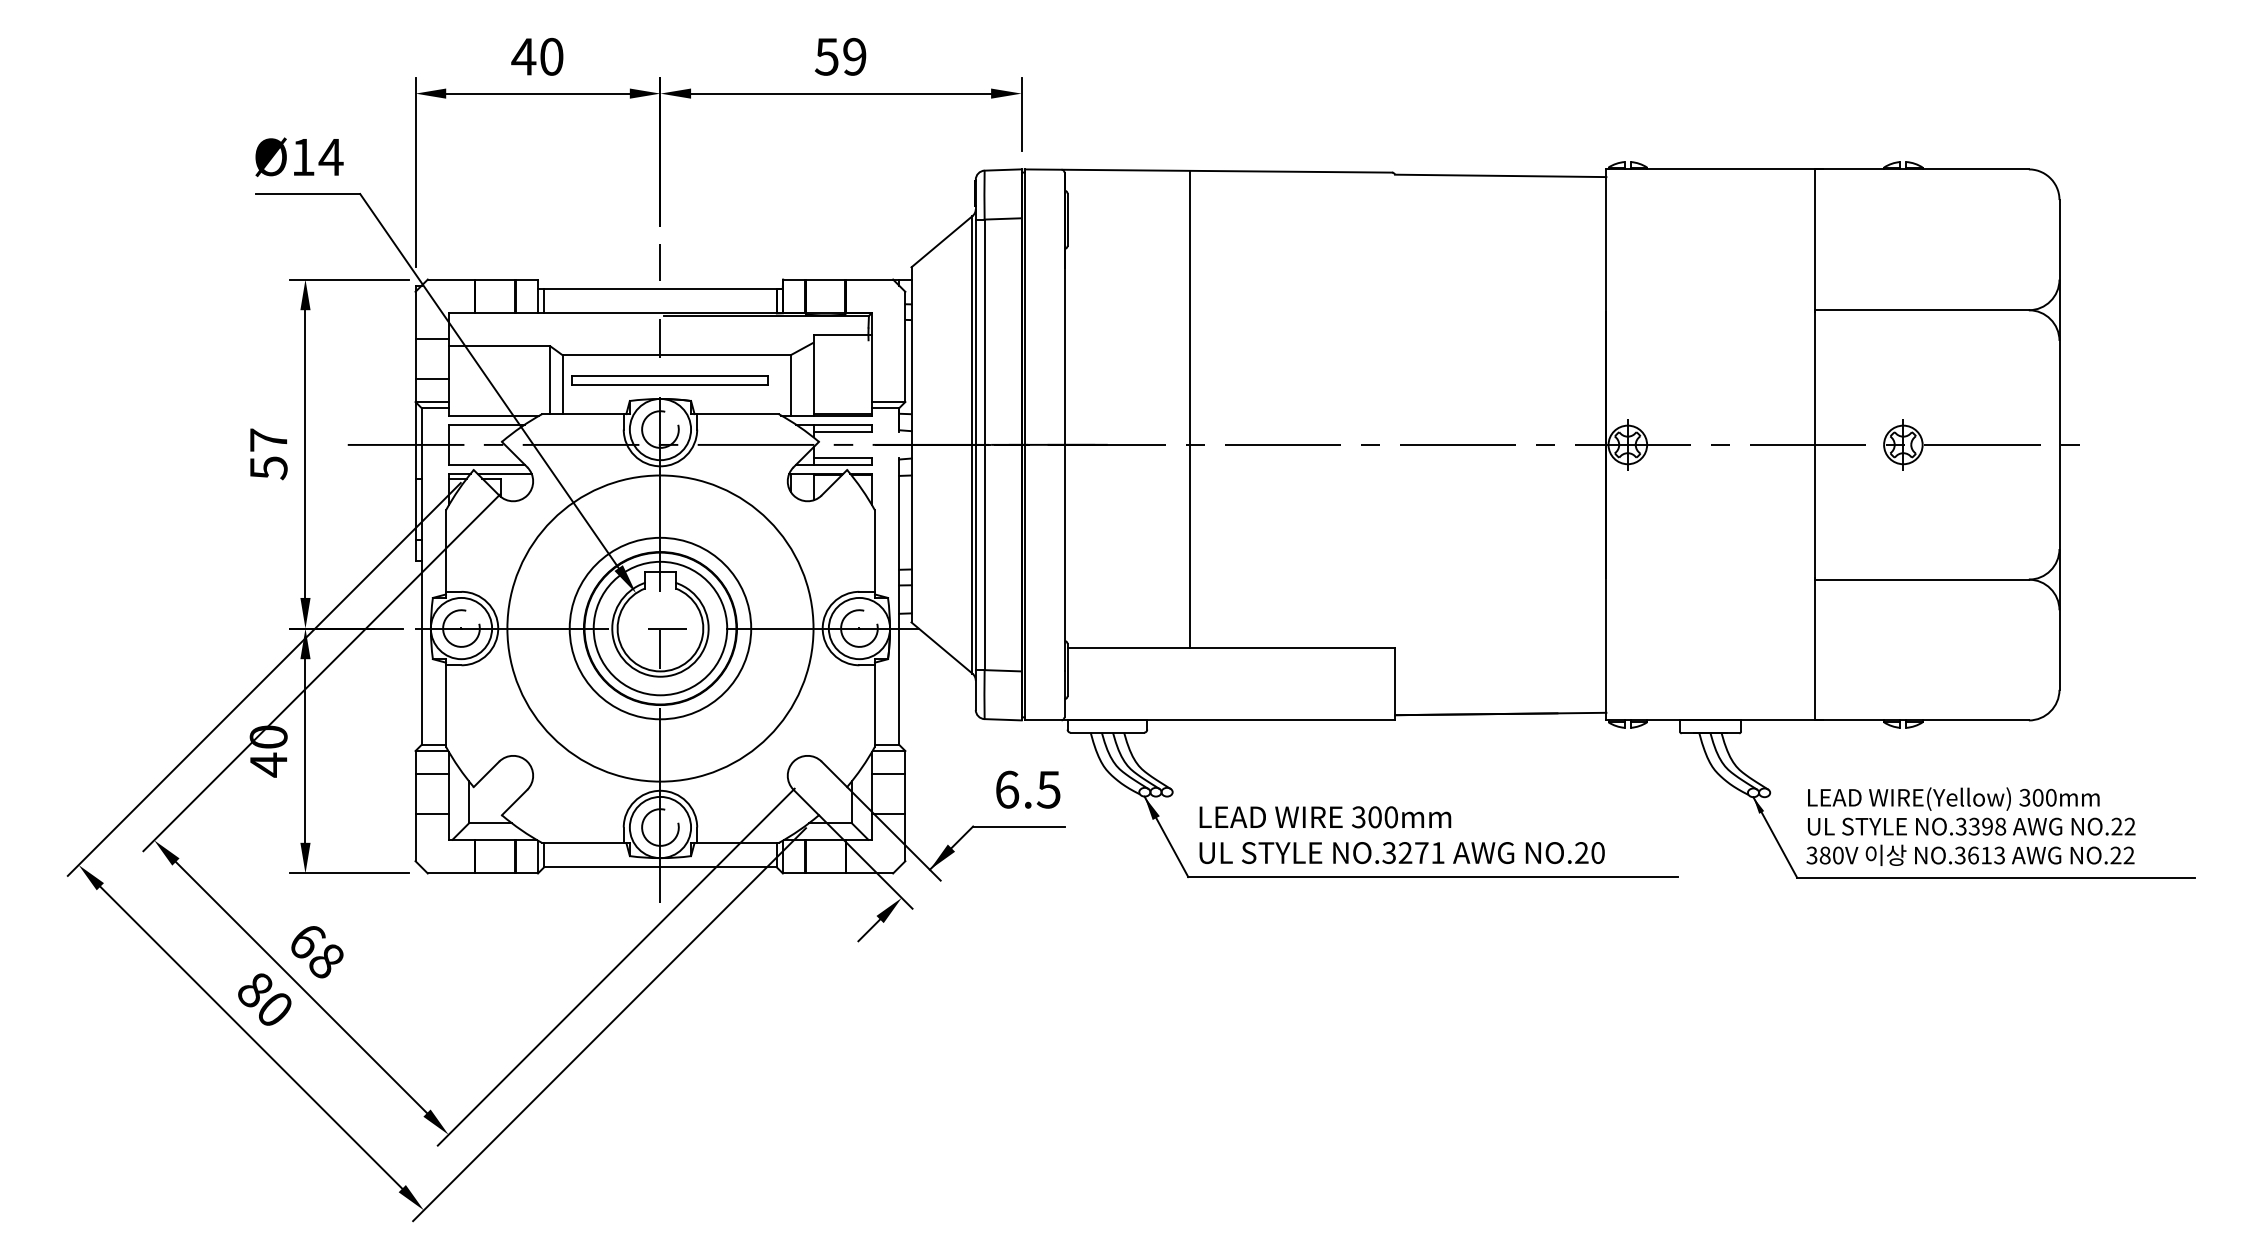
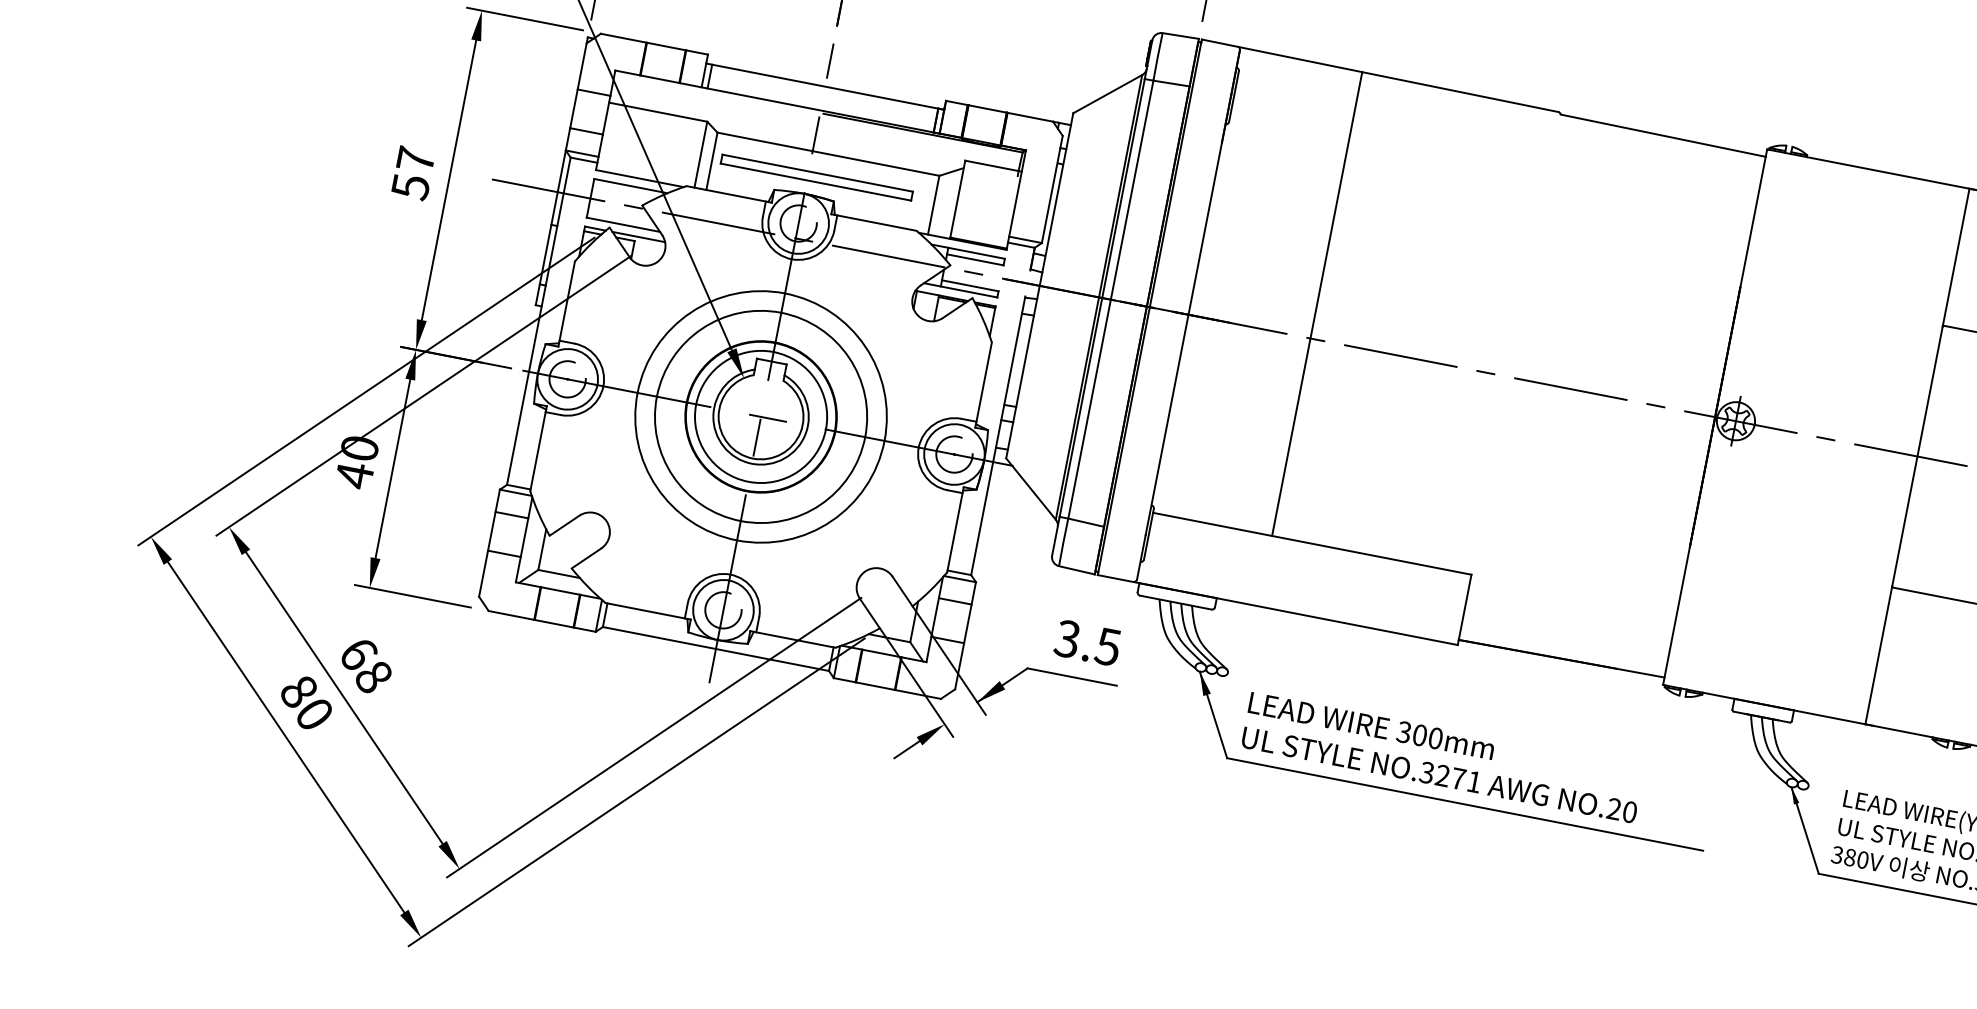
circle: (660, 628) -> (761, 416), size x0.7
circle: (660, 628) -> (761, 416), size x1.4
text: (1007, 789) -> (1067, 638), 6.5 -> 3.5

